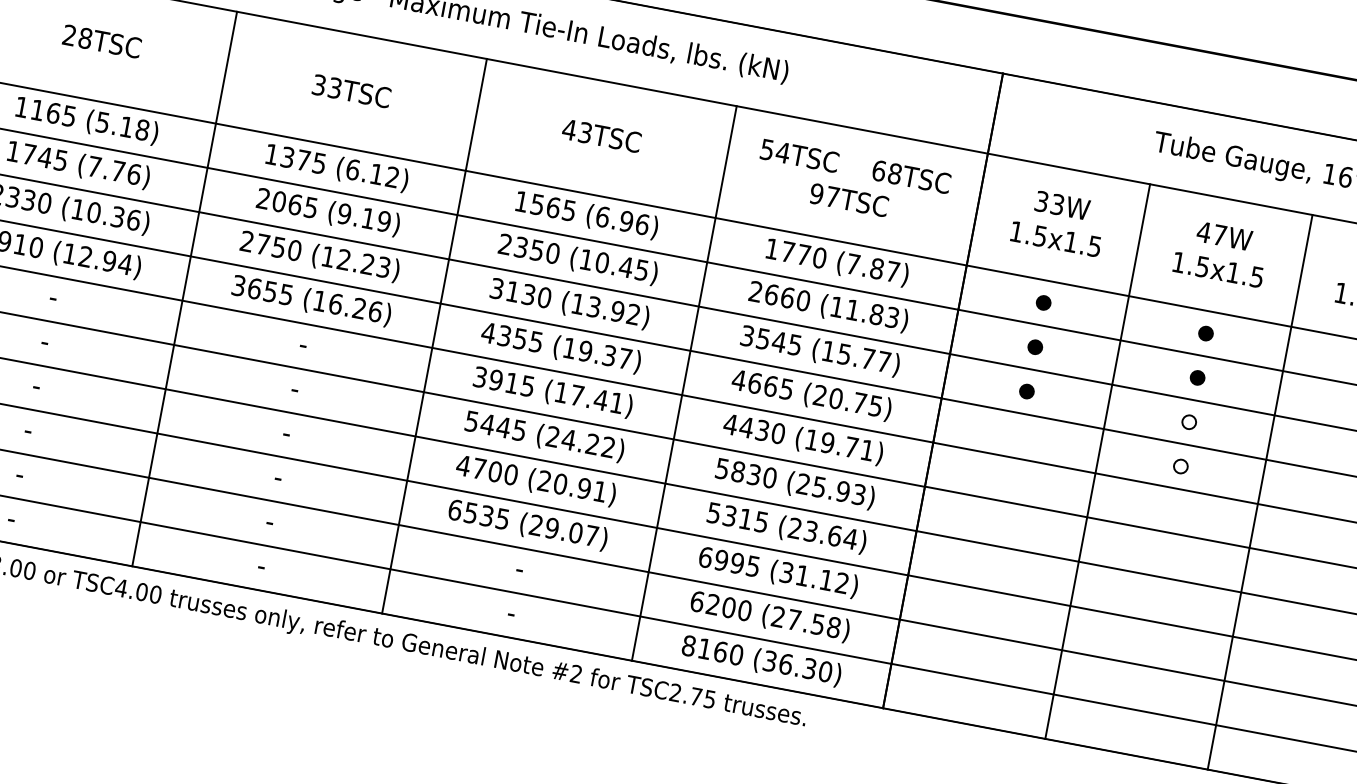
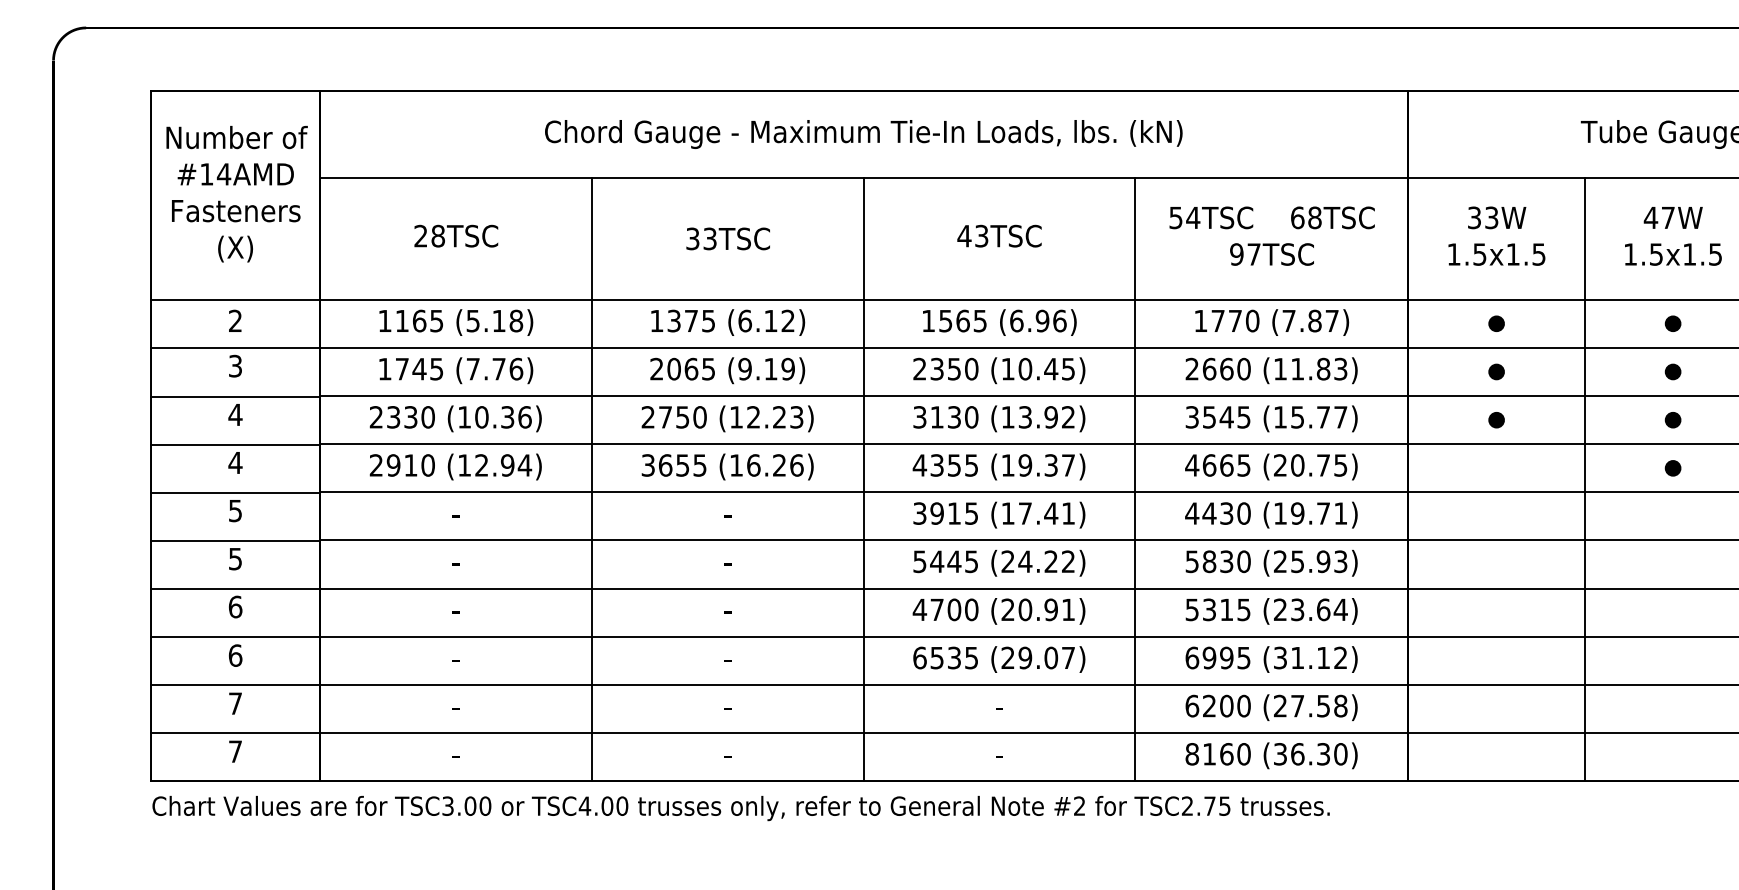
fill: (1188, 421) -> (1672, 419), added
fill: (1180, 466) -> (1672, 468), added

